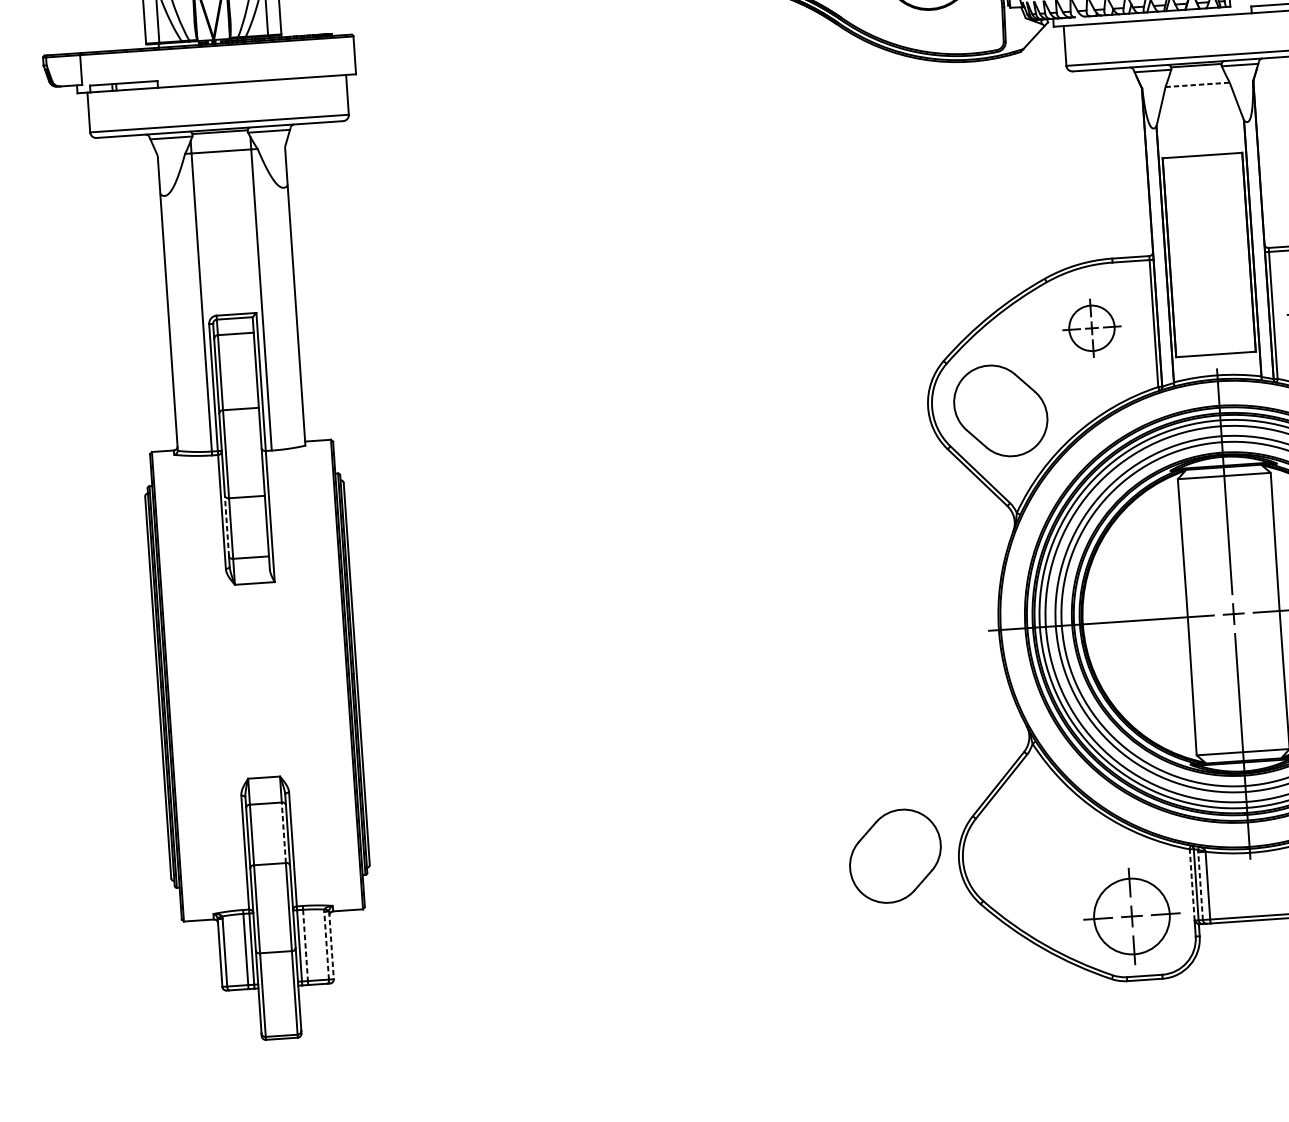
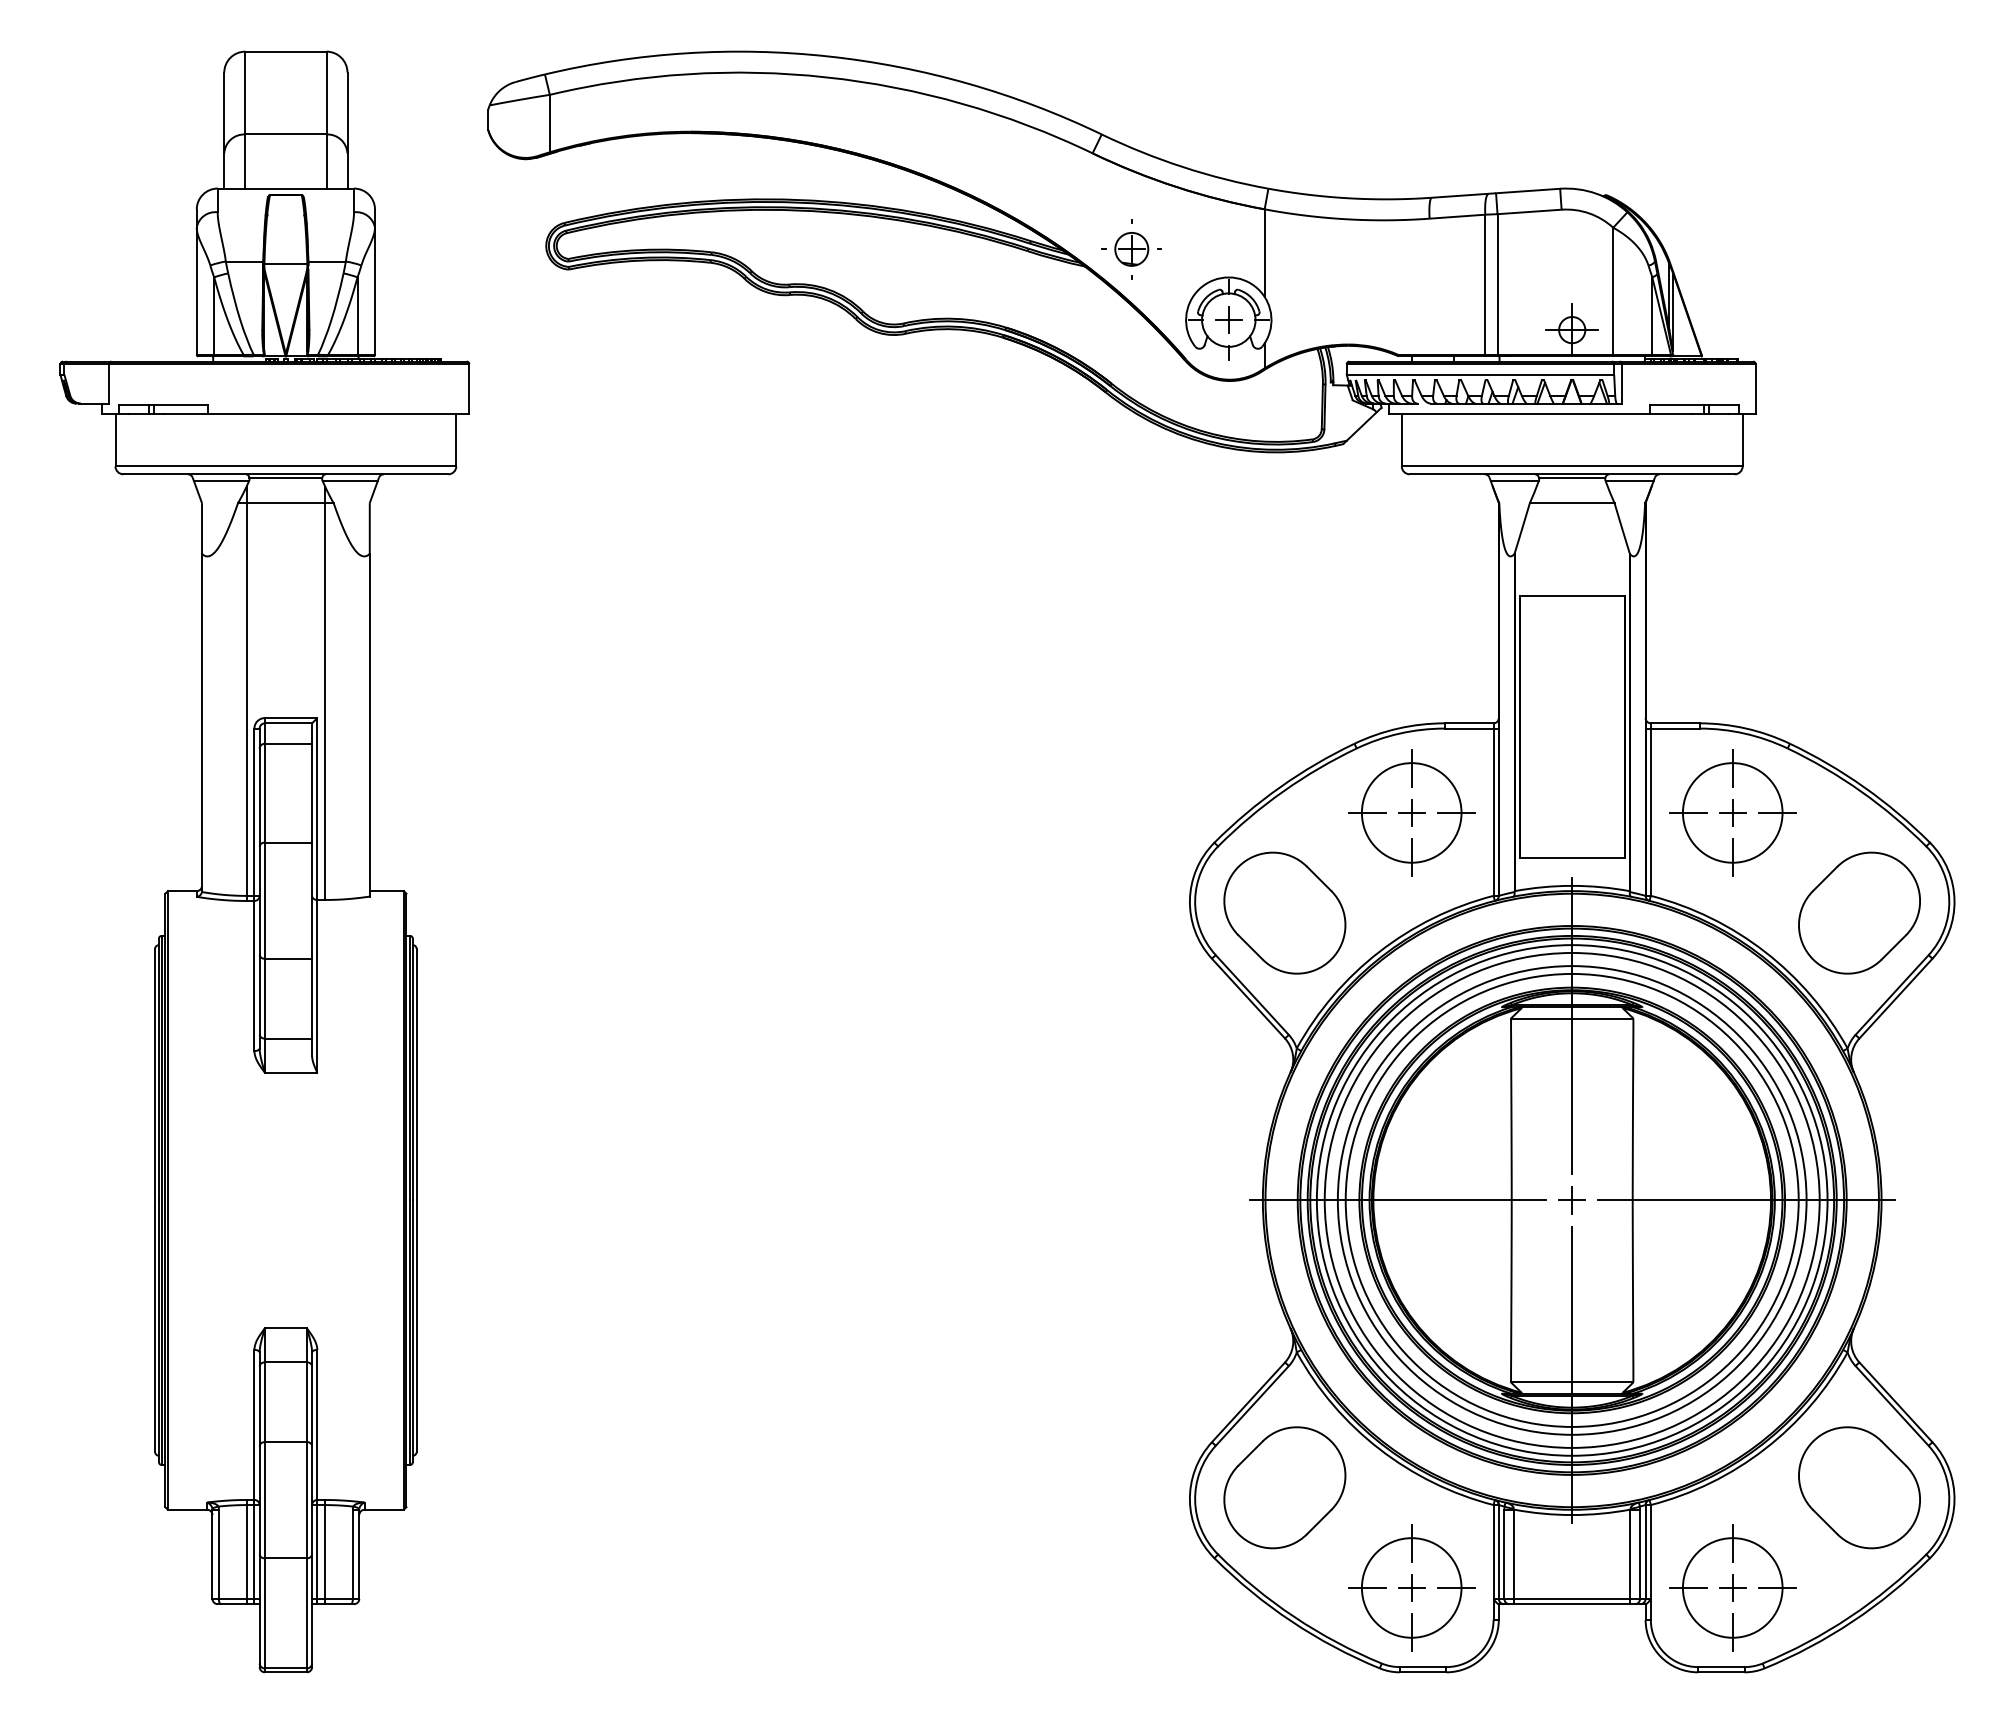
line: (1197, 85) -> (1572, 503), dashed -> solid
part: (1091, 327) -> (1411, 812), size x1.67
line: (226, 526) -> (259, 995), dashed -> solid
line: (283, 832) -> (306, 1402), dashed -> solid
part: (895, 856) -> (1284, 1487), moved
line: (1192, 885) -> (1493, 1552), dashed -> solid
line: (1200, 886) -> (1504, 1554), dashed -> solid
line: (305, 945) -> (325, 1552), dashed -> solid
line: (326, 945) -> (352, 1554), dashed -> solid
line: (331, 945) -> (359, 1554), dashed -> solid

